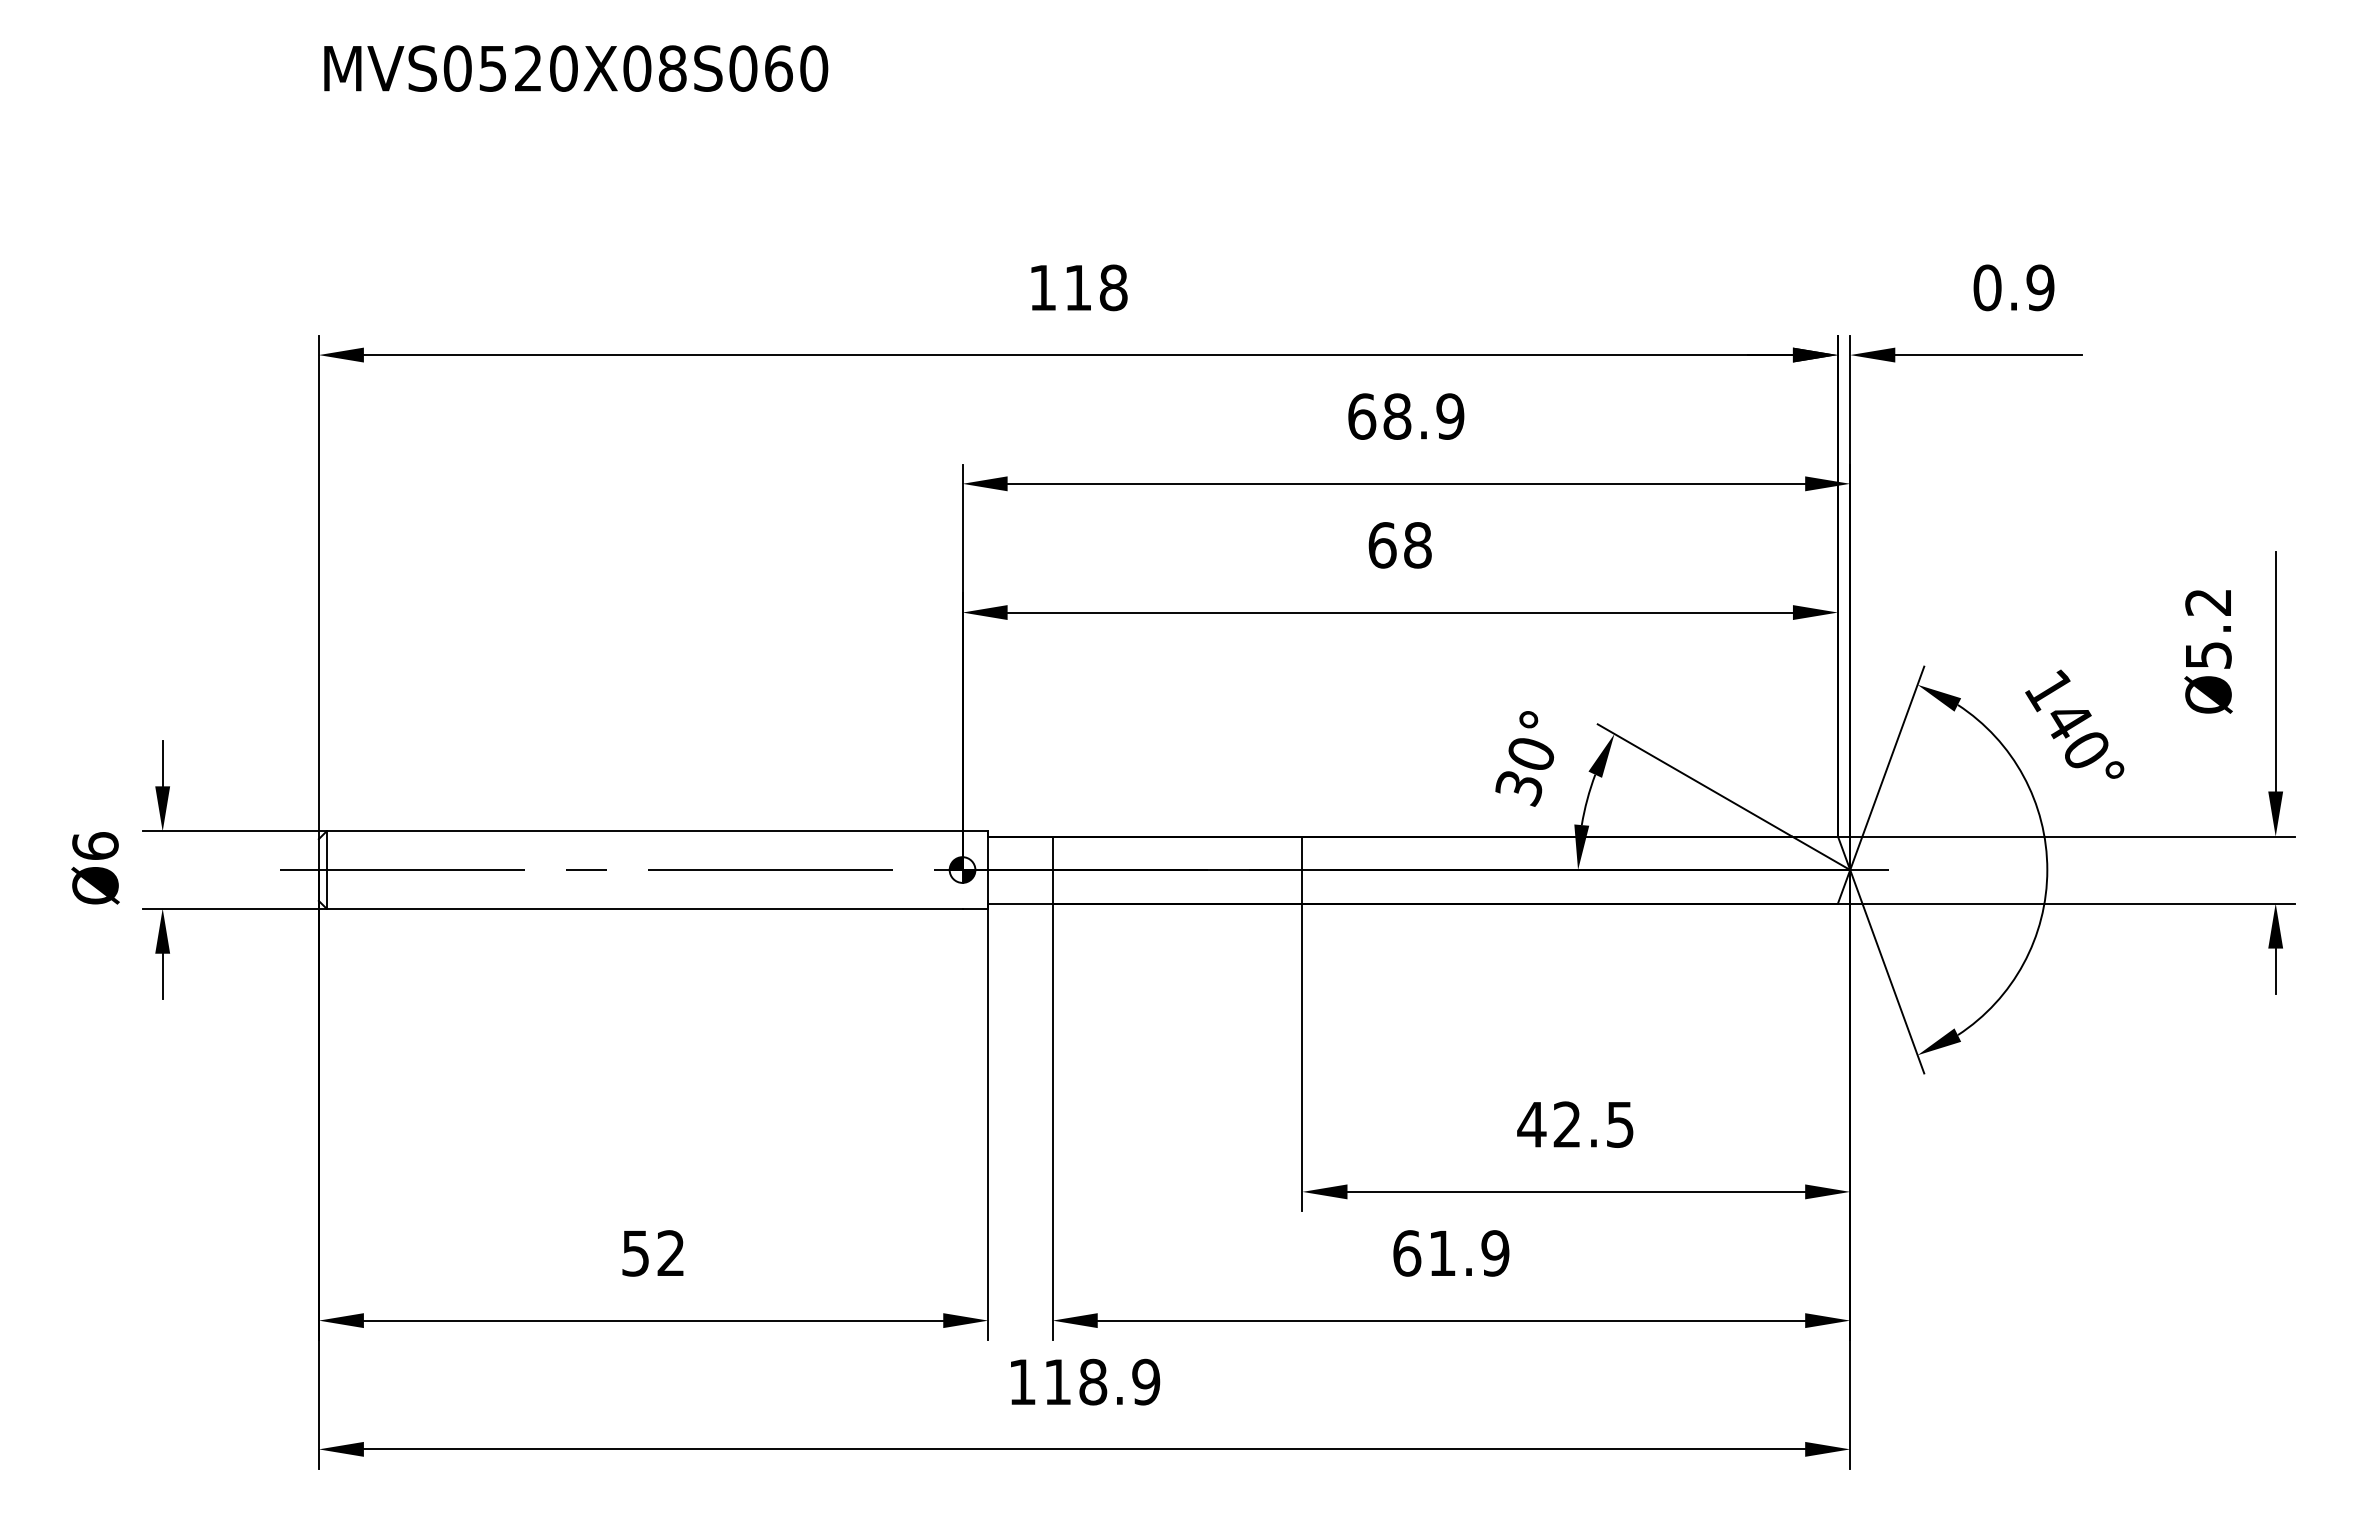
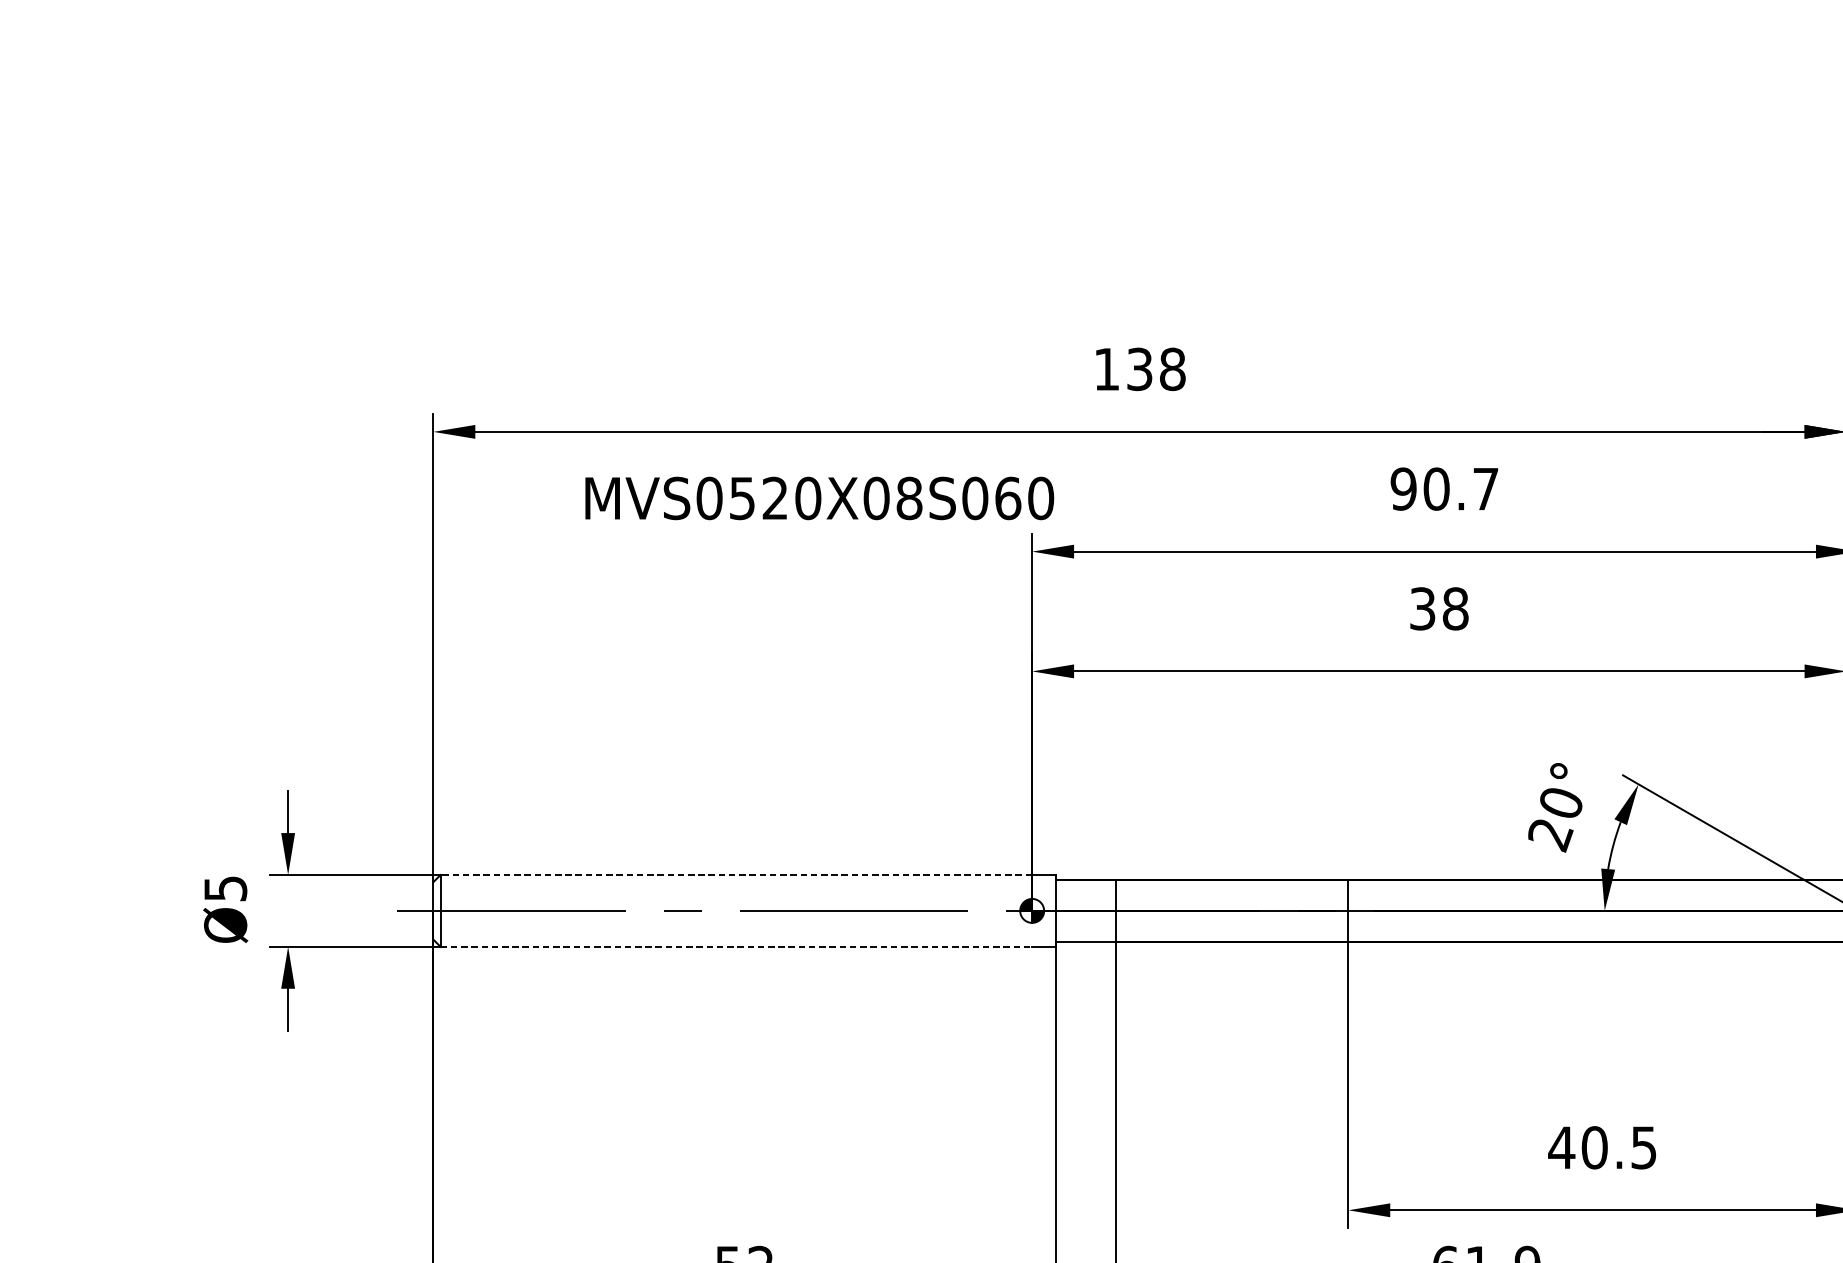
text: (576, 68) -> (820, 498), moved
text: (1078, 287) -> (1140, 369), 118 -> 138
text: (1406, 416) -> (1445, 489), 68.9 -> 90.7
text: (1382, 545) -> (1422, 609), 68 -> 38
text: (1519, 789) -> (1550, 835), 30° -> 20°
line: (644, 831) -> (736, 875), solid -> dashed
text: (95, 845) -> (225, 888), Ø6 -> Ø5
line: (644, 908) -> (736, 946), solid -> dashed
text: (1567, 1124) -> (1594, 1147), 42.5 -> 40.5

